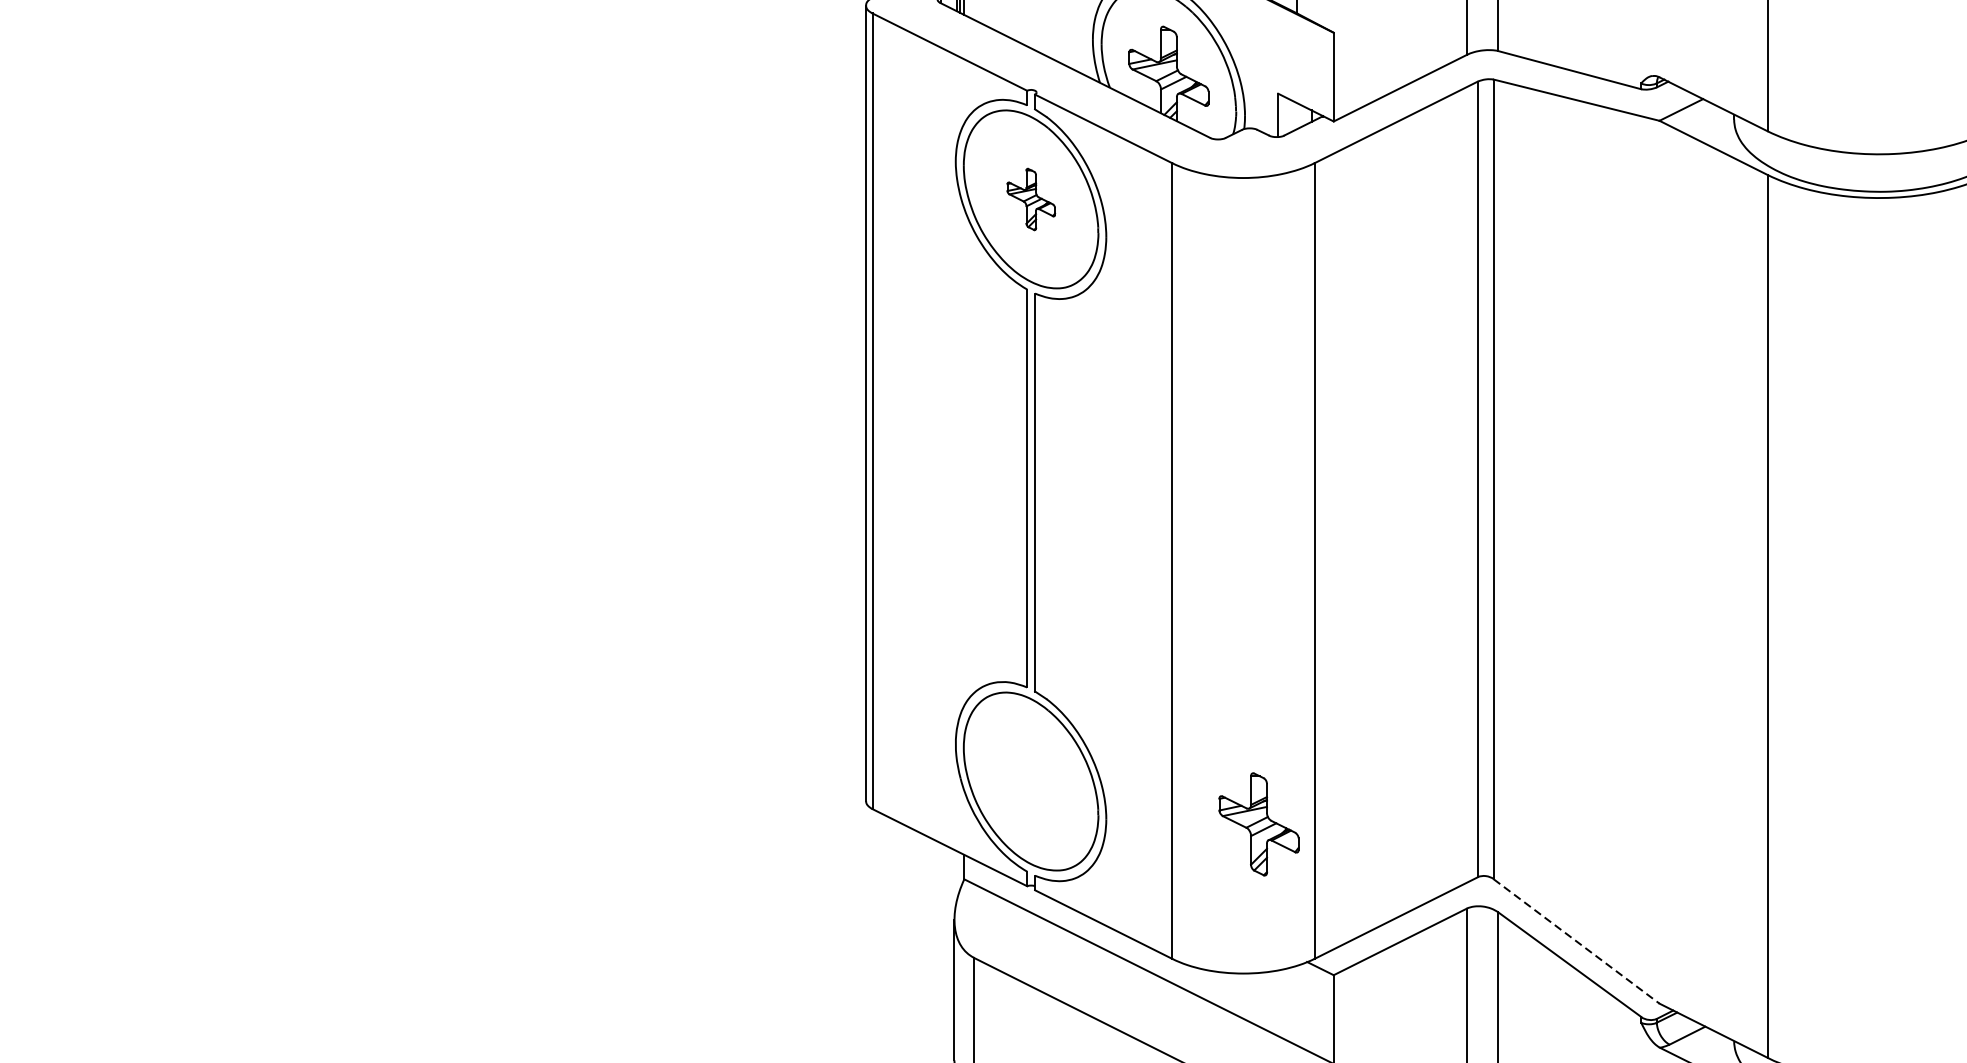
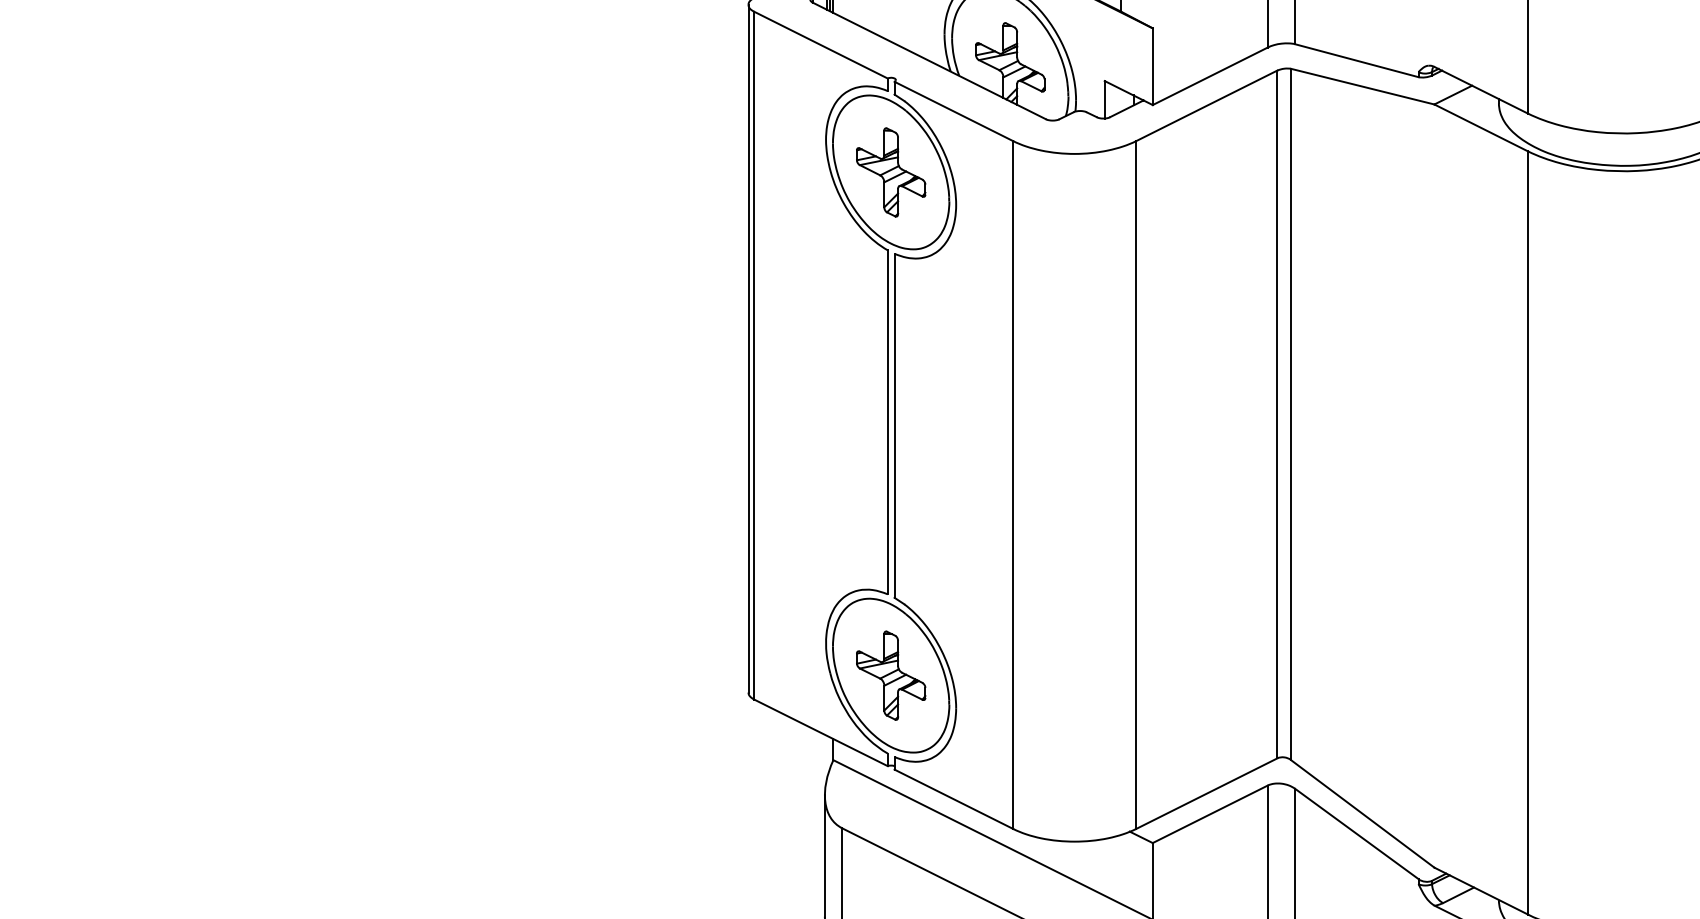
part: (1031, 199) -> (891, 172), size x1.67
part: (1259, 824) -> (891, 675), moved
line: (1576, 941) -> (1362, 813), dashed -> solid

